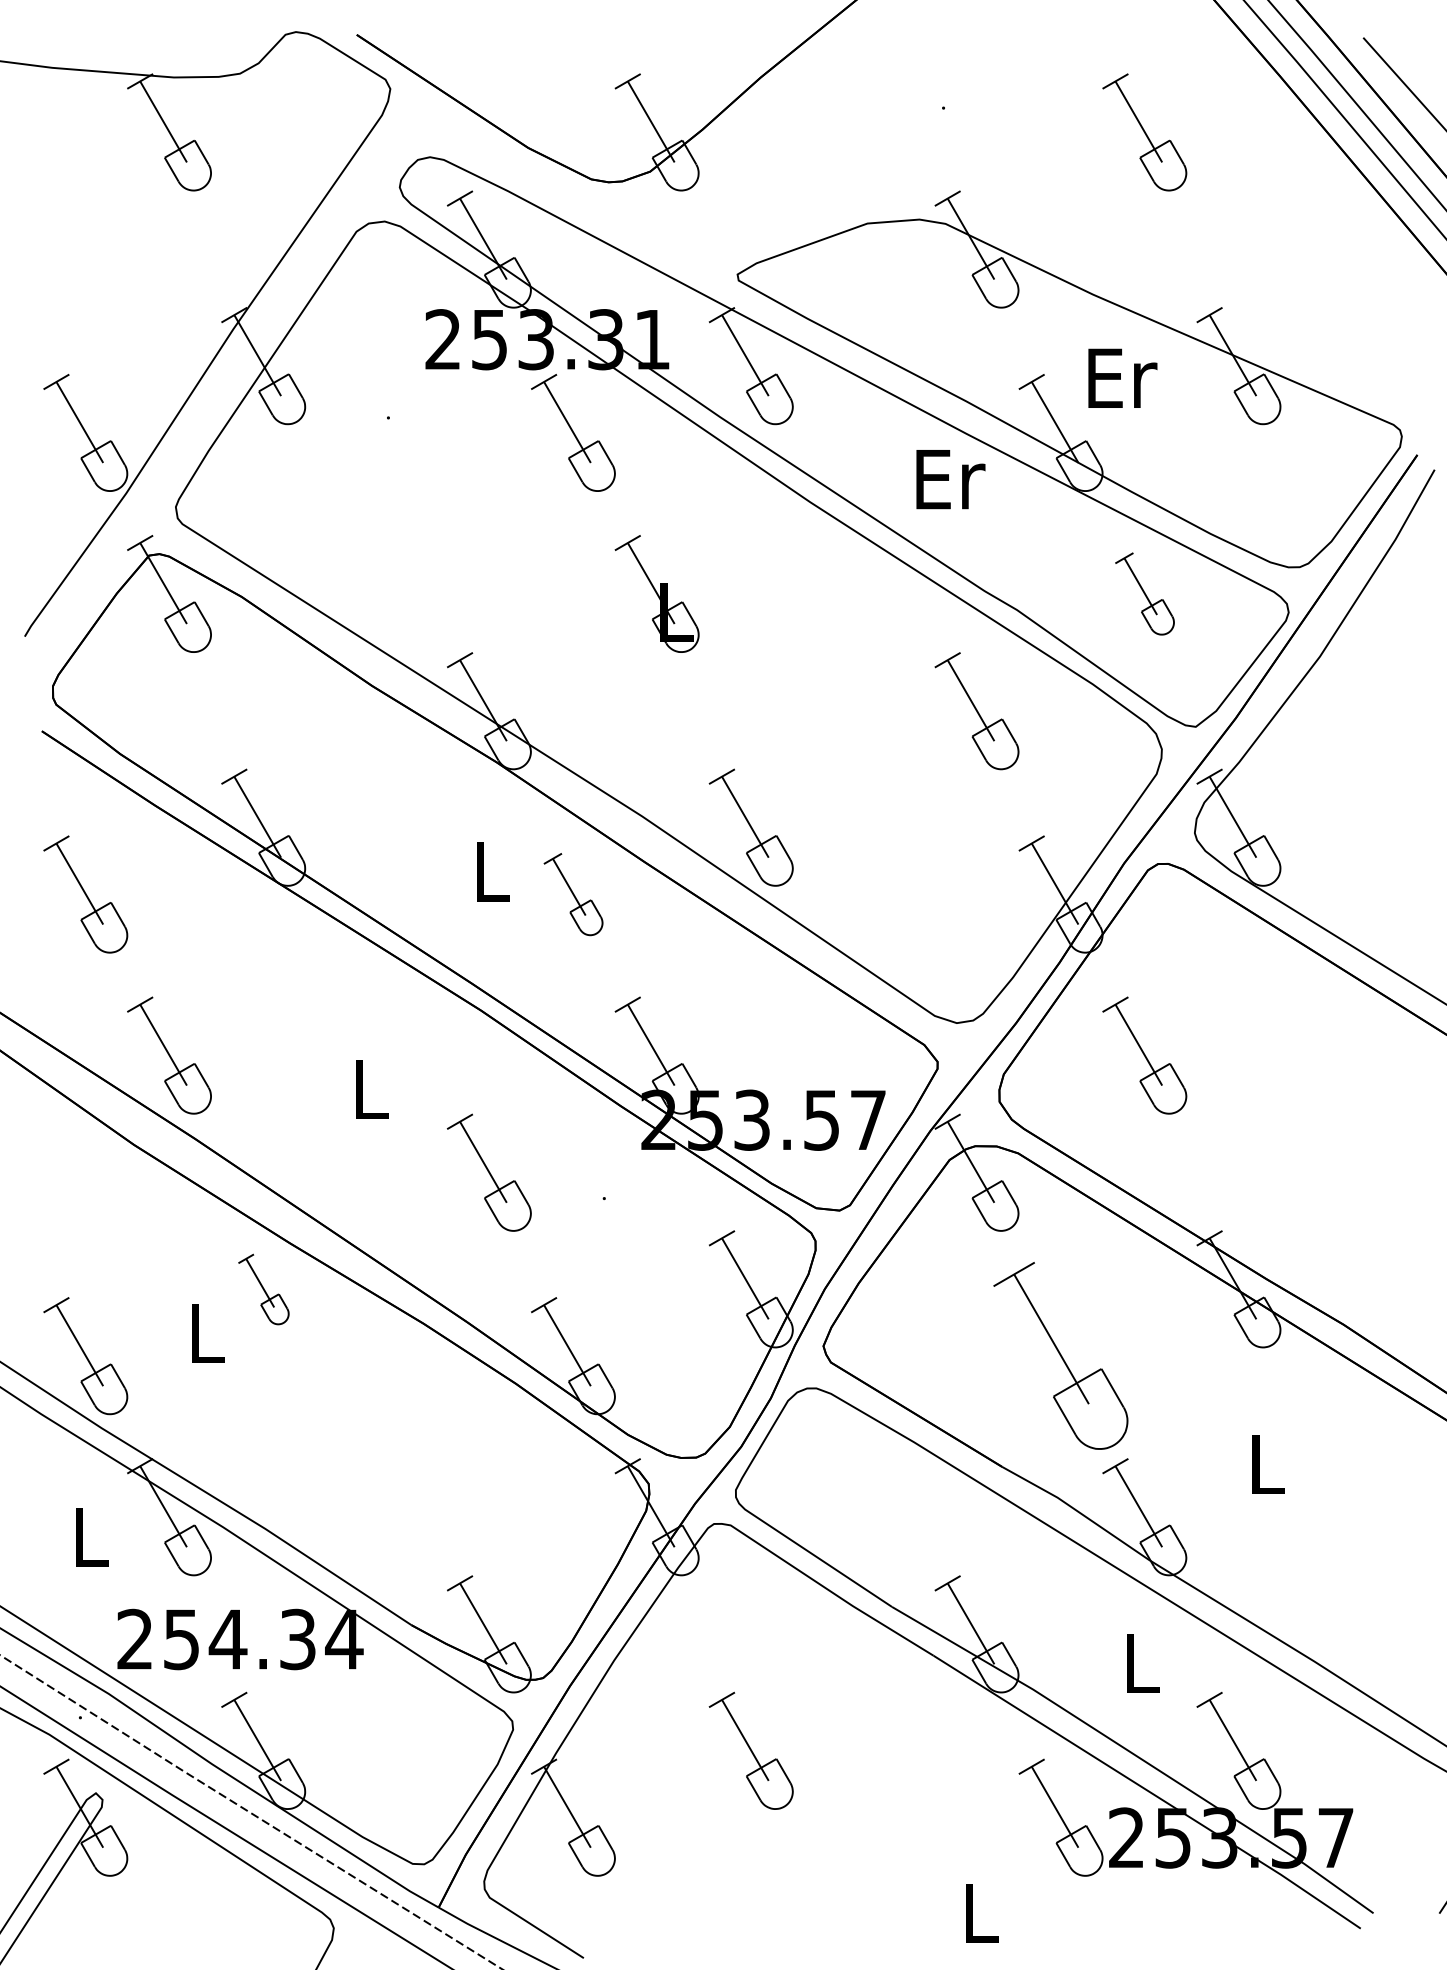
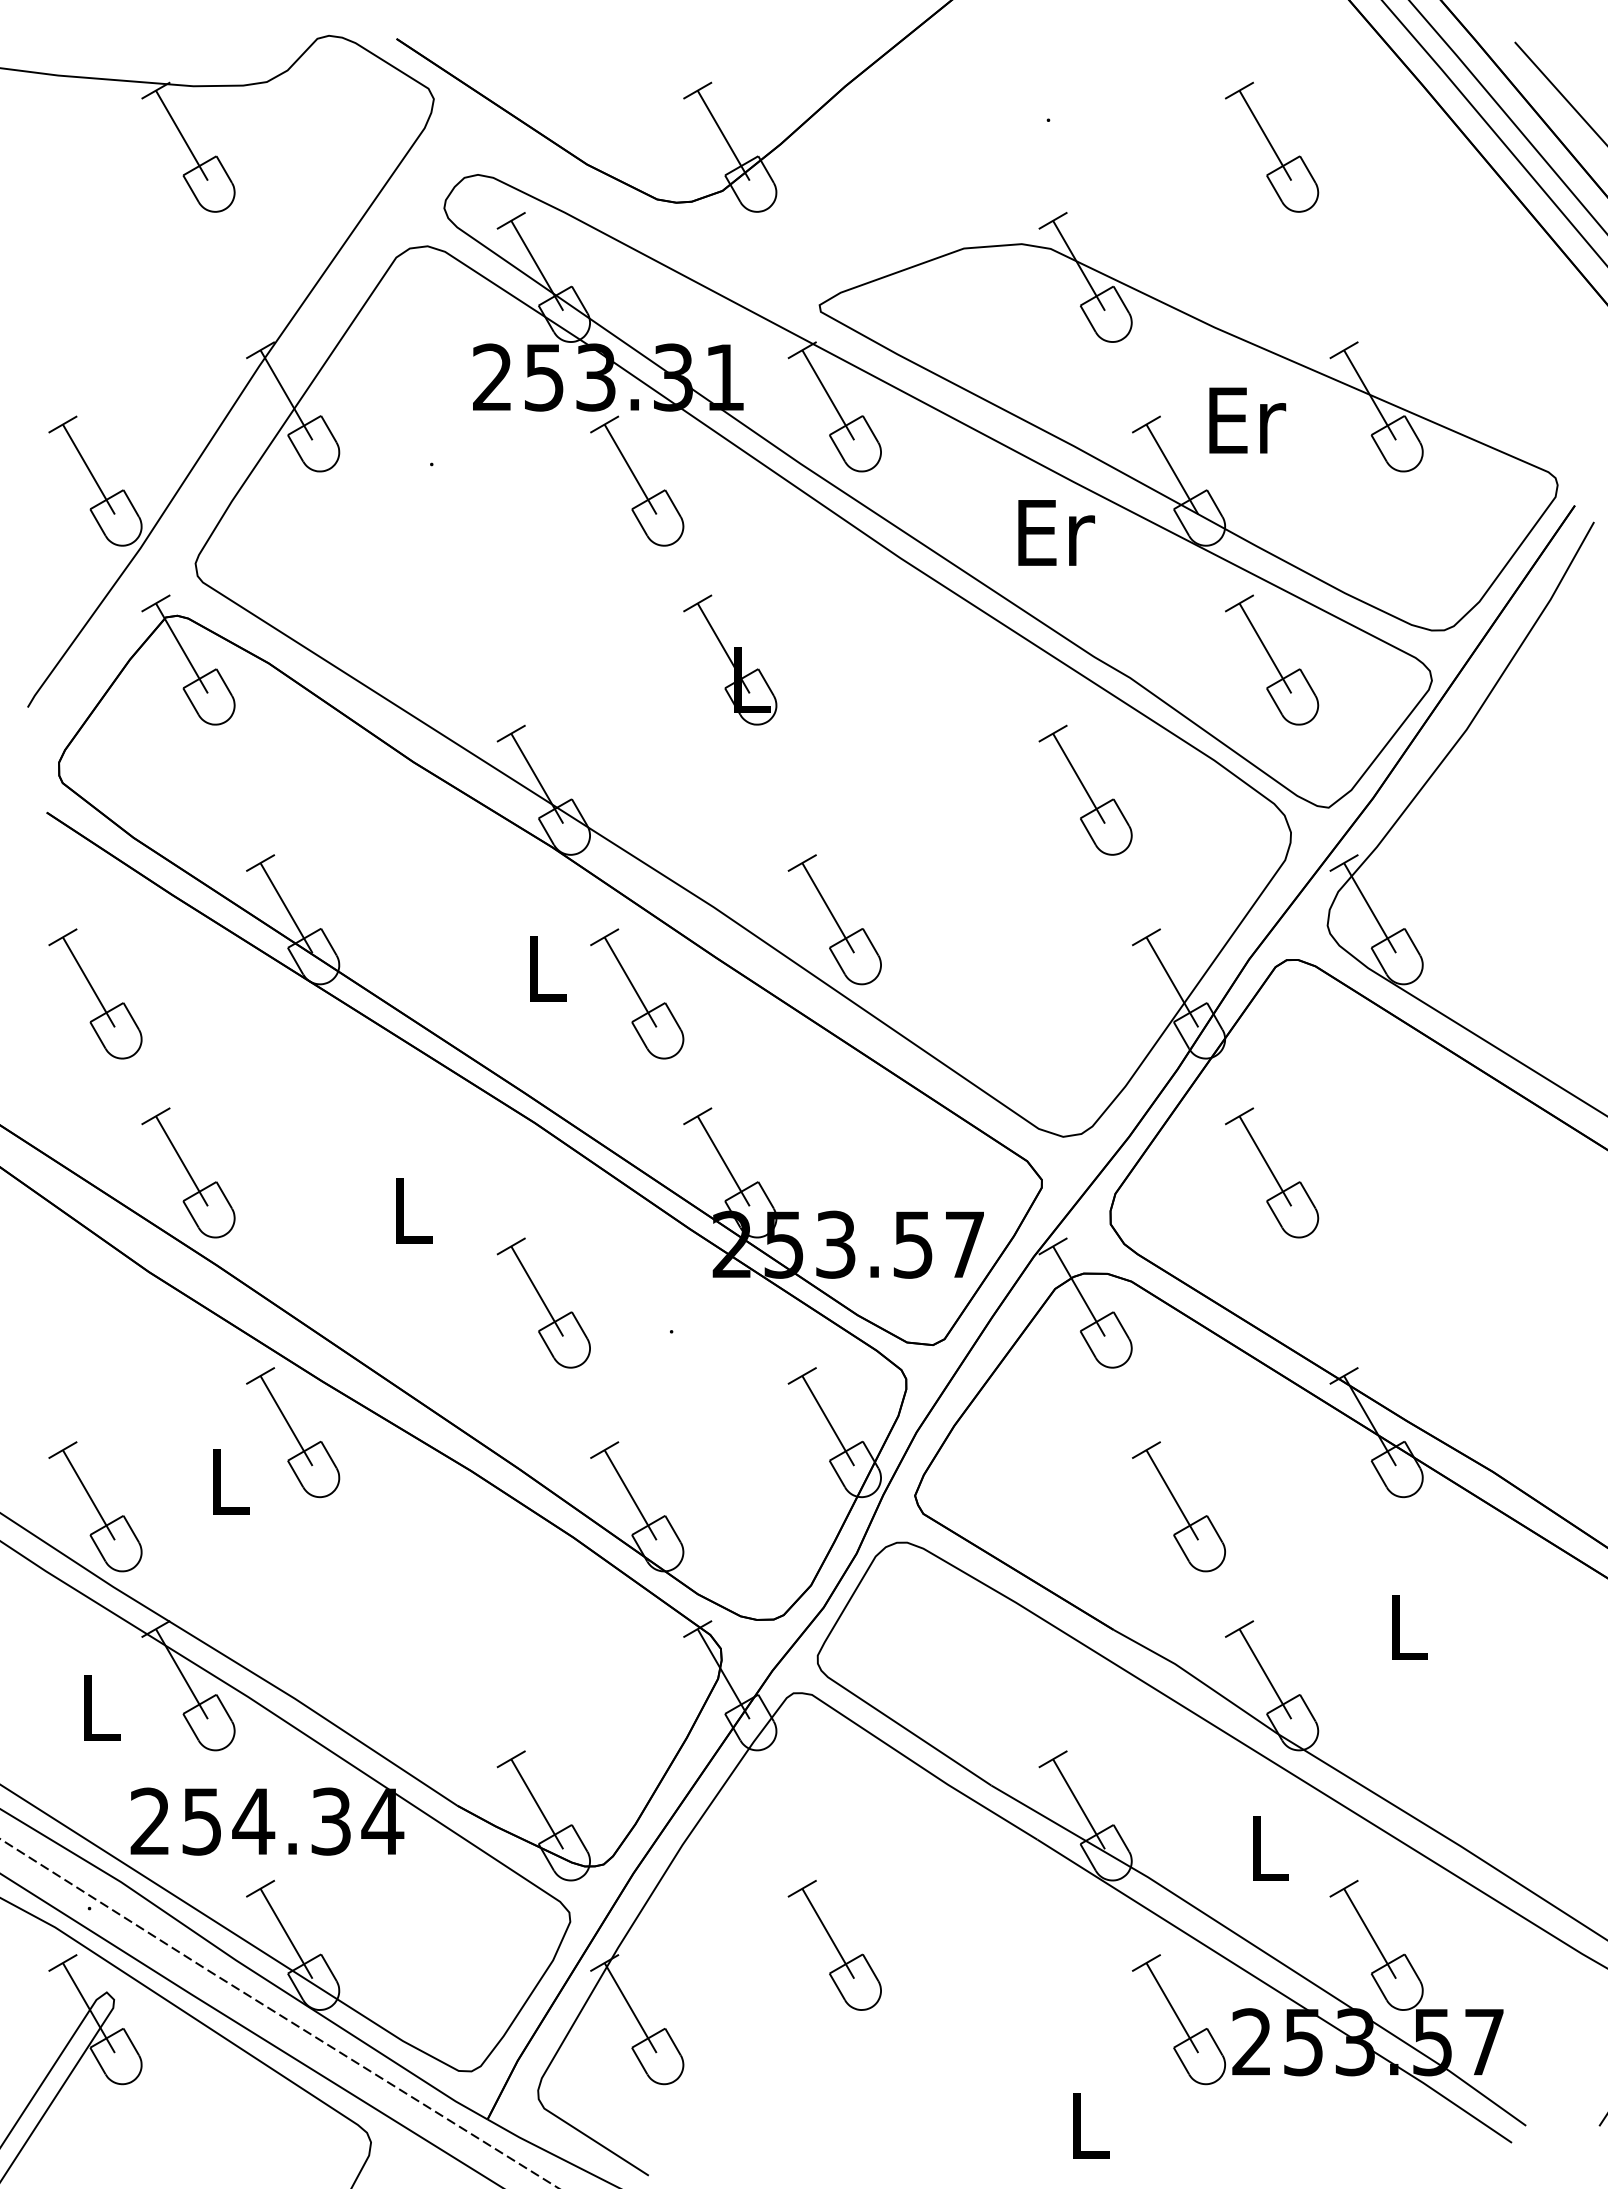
part: (1145, 593) -> (1272, 659), size x1.43
part: (573, 894) -> (637, 993), size x1.43
part: (263, 1289) -> (293, 1432), size x1.67
part: (1060, 1355) -> (1178, 1506), size x0.62

